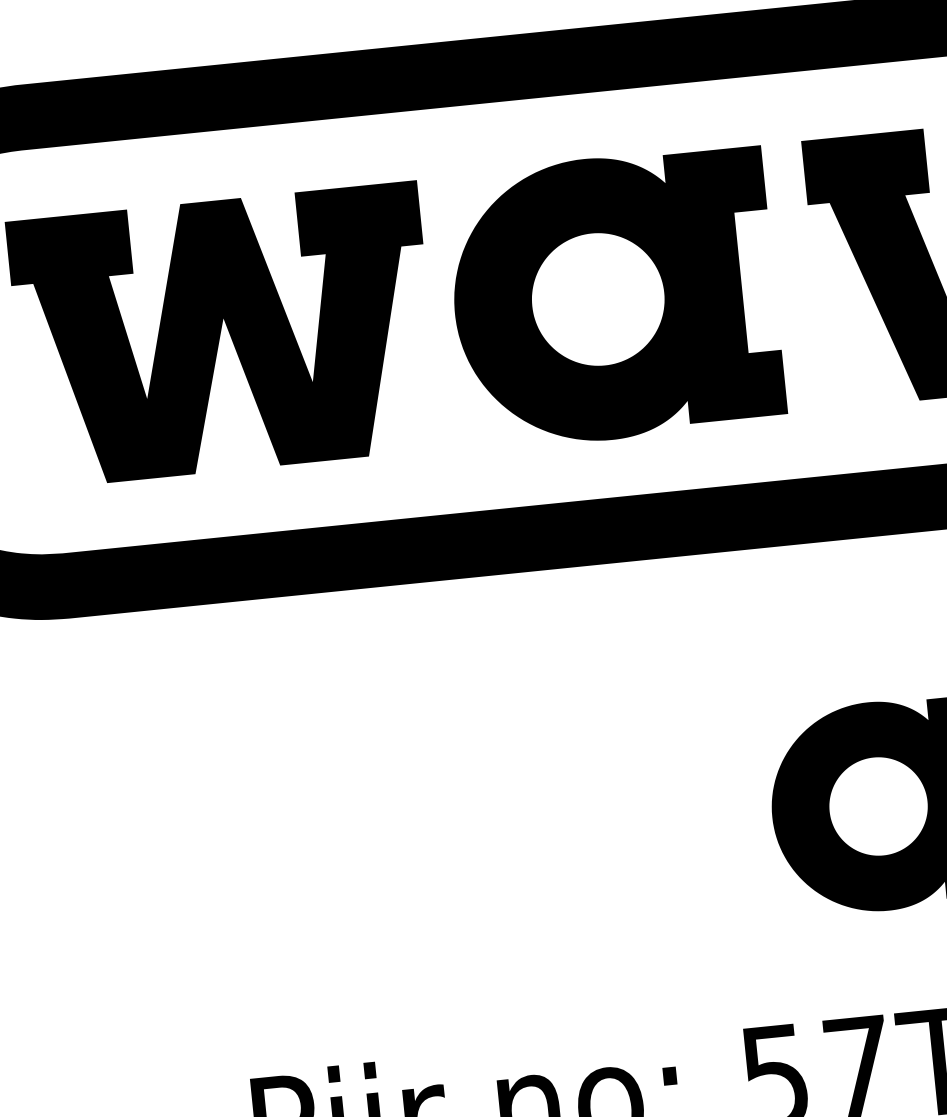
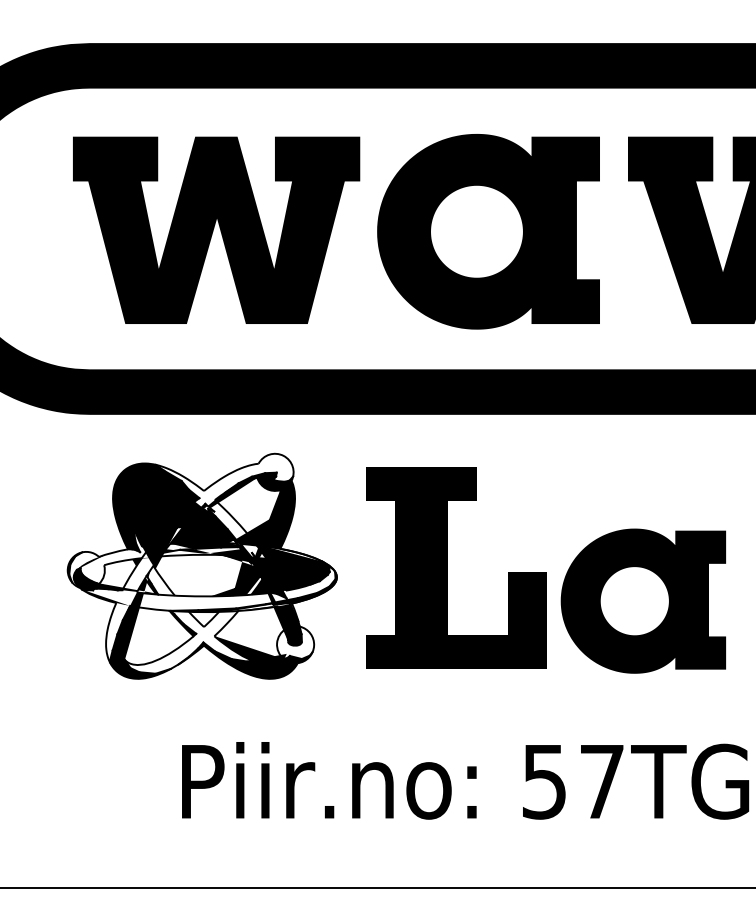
fill: (617, 785) -> (456, 568), added
part: (251, 818) -> (201, 565), added

